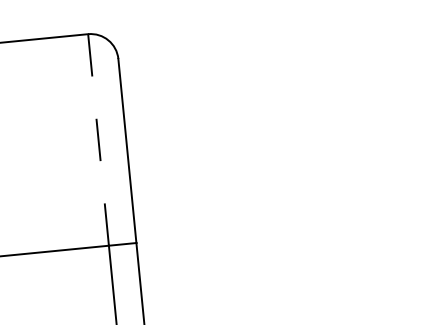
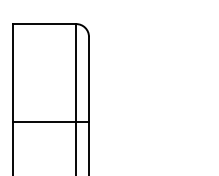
line: (98, 138) -> (76, 72), dashed -> solid

